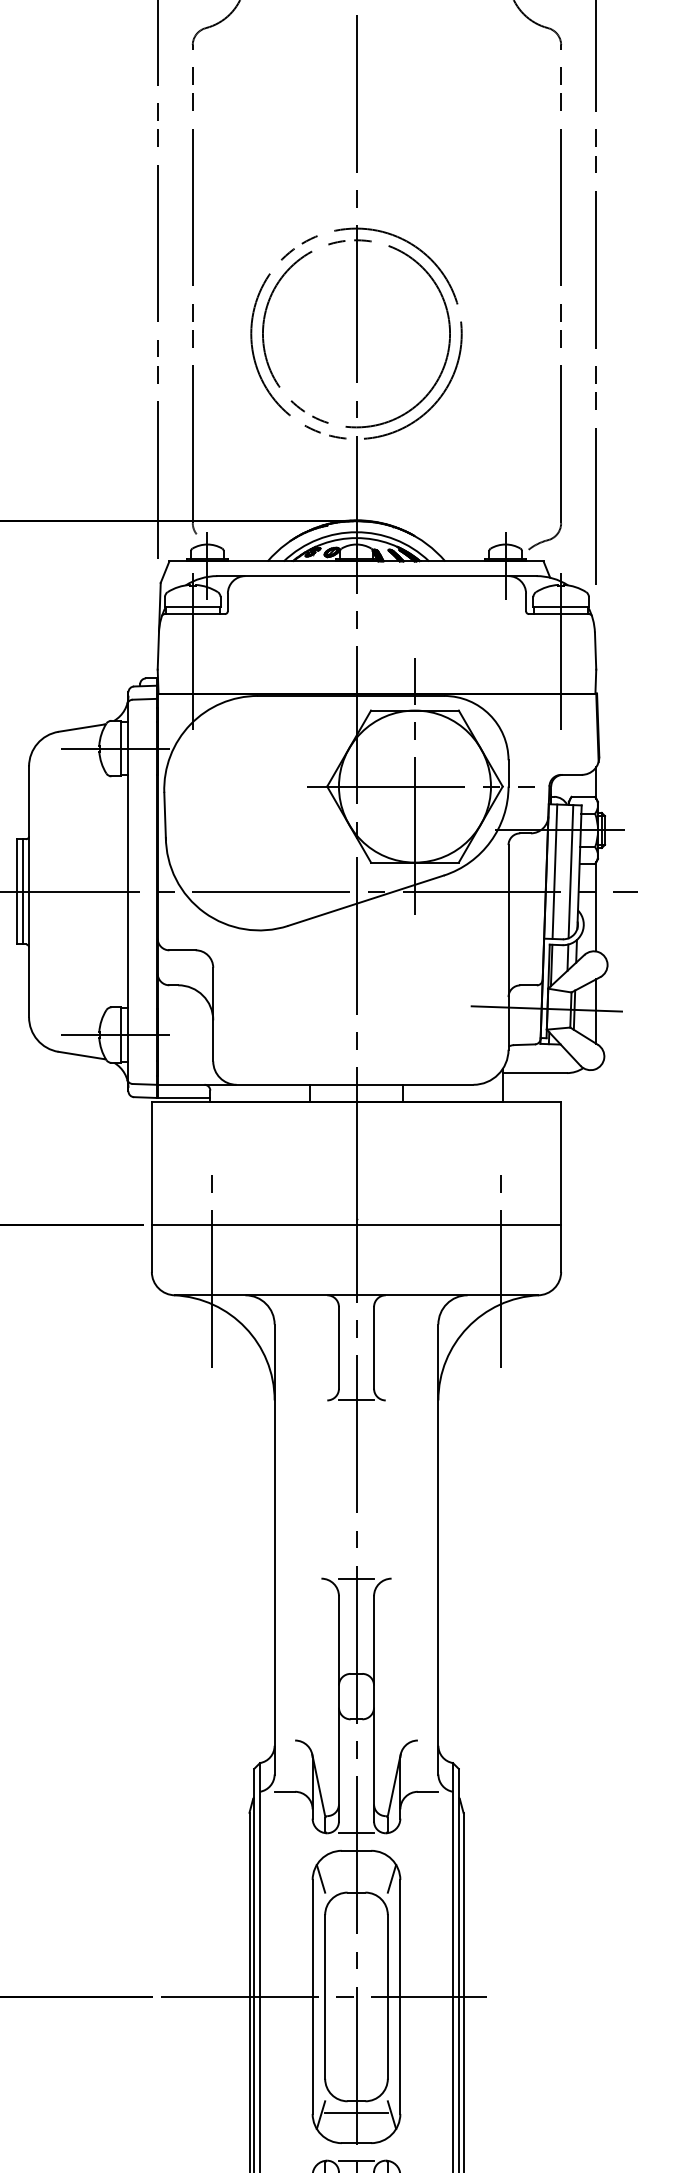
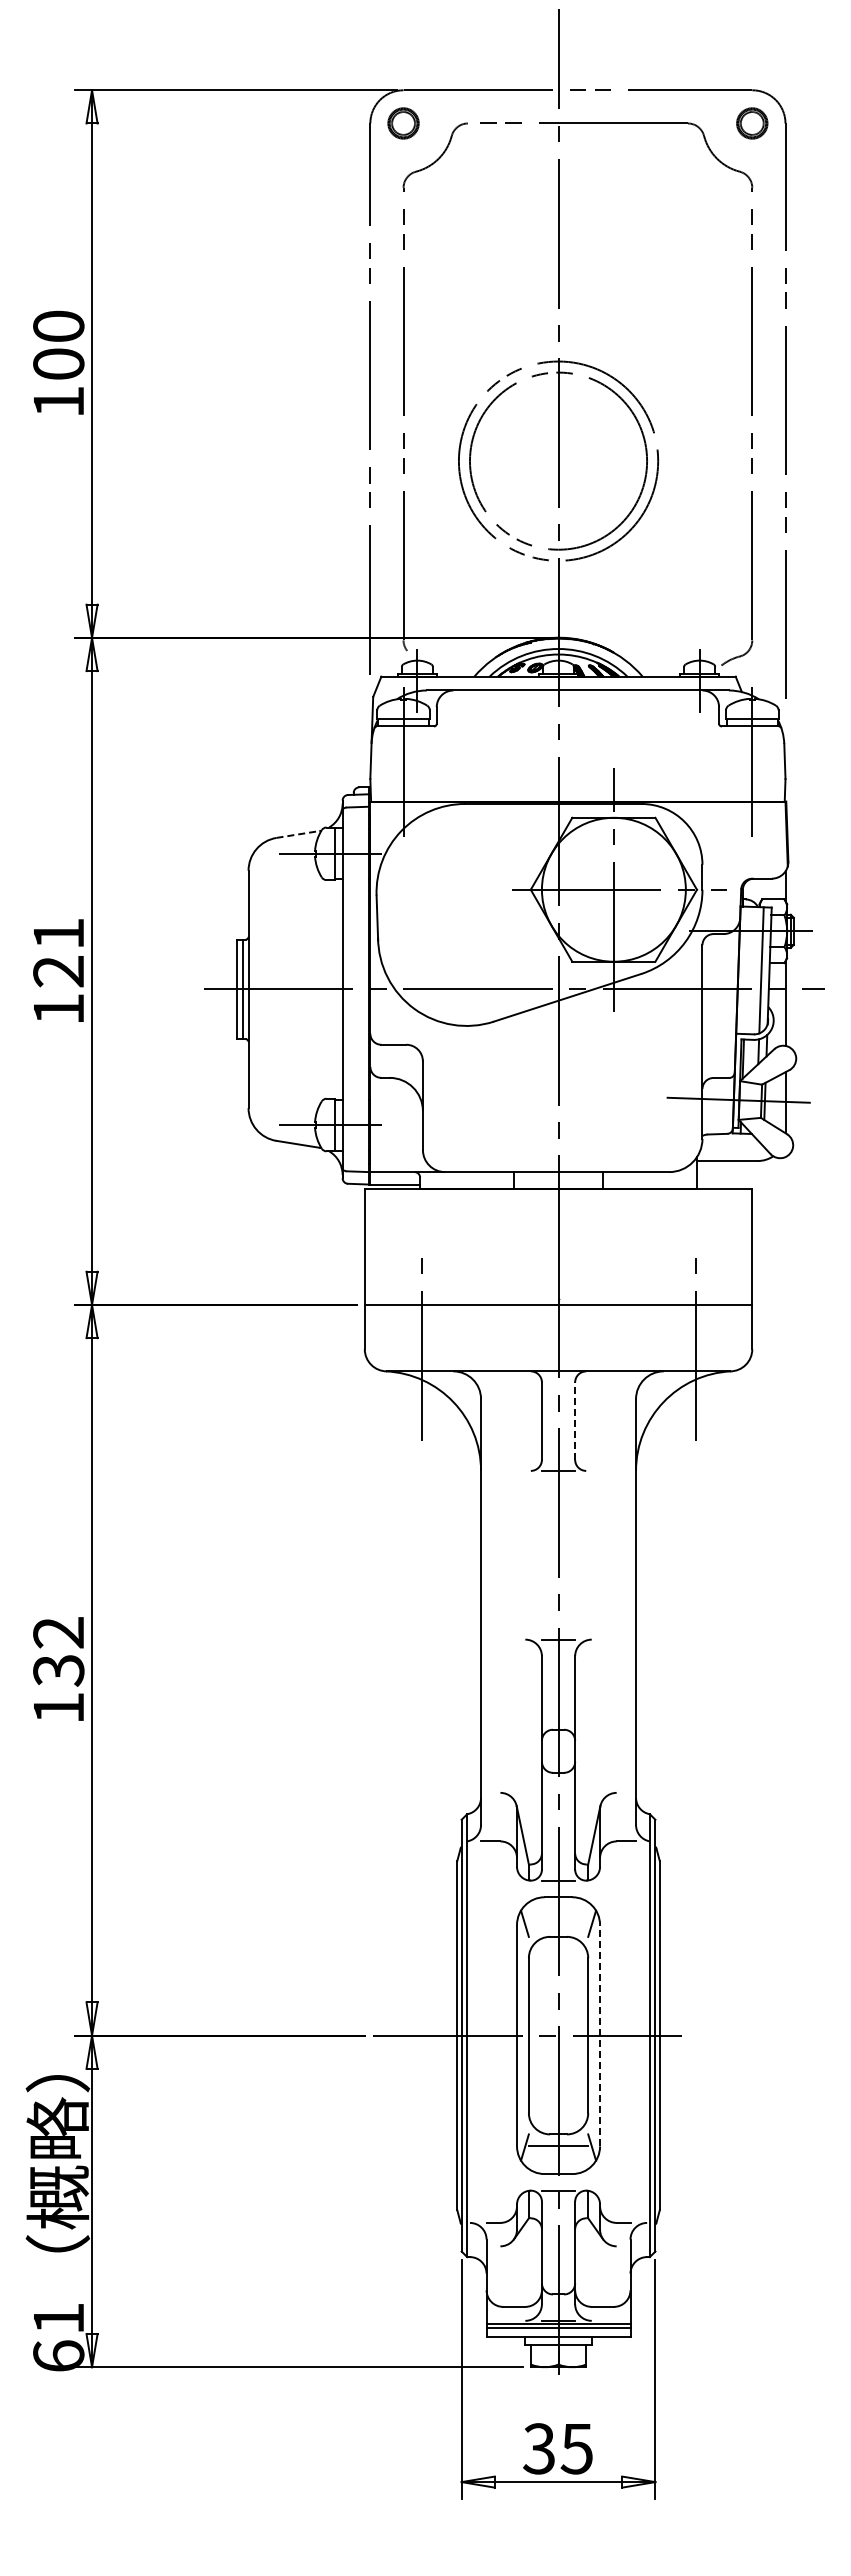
line: (80, 728) -> (297, 834), solid -> dashed
line: (555, 871) -> (746, 970), removed
line: (374, 1348) -> (575, 1421), solid -> dashed
line: (400, 1996) -> (600, 2035), solid -> dashed

